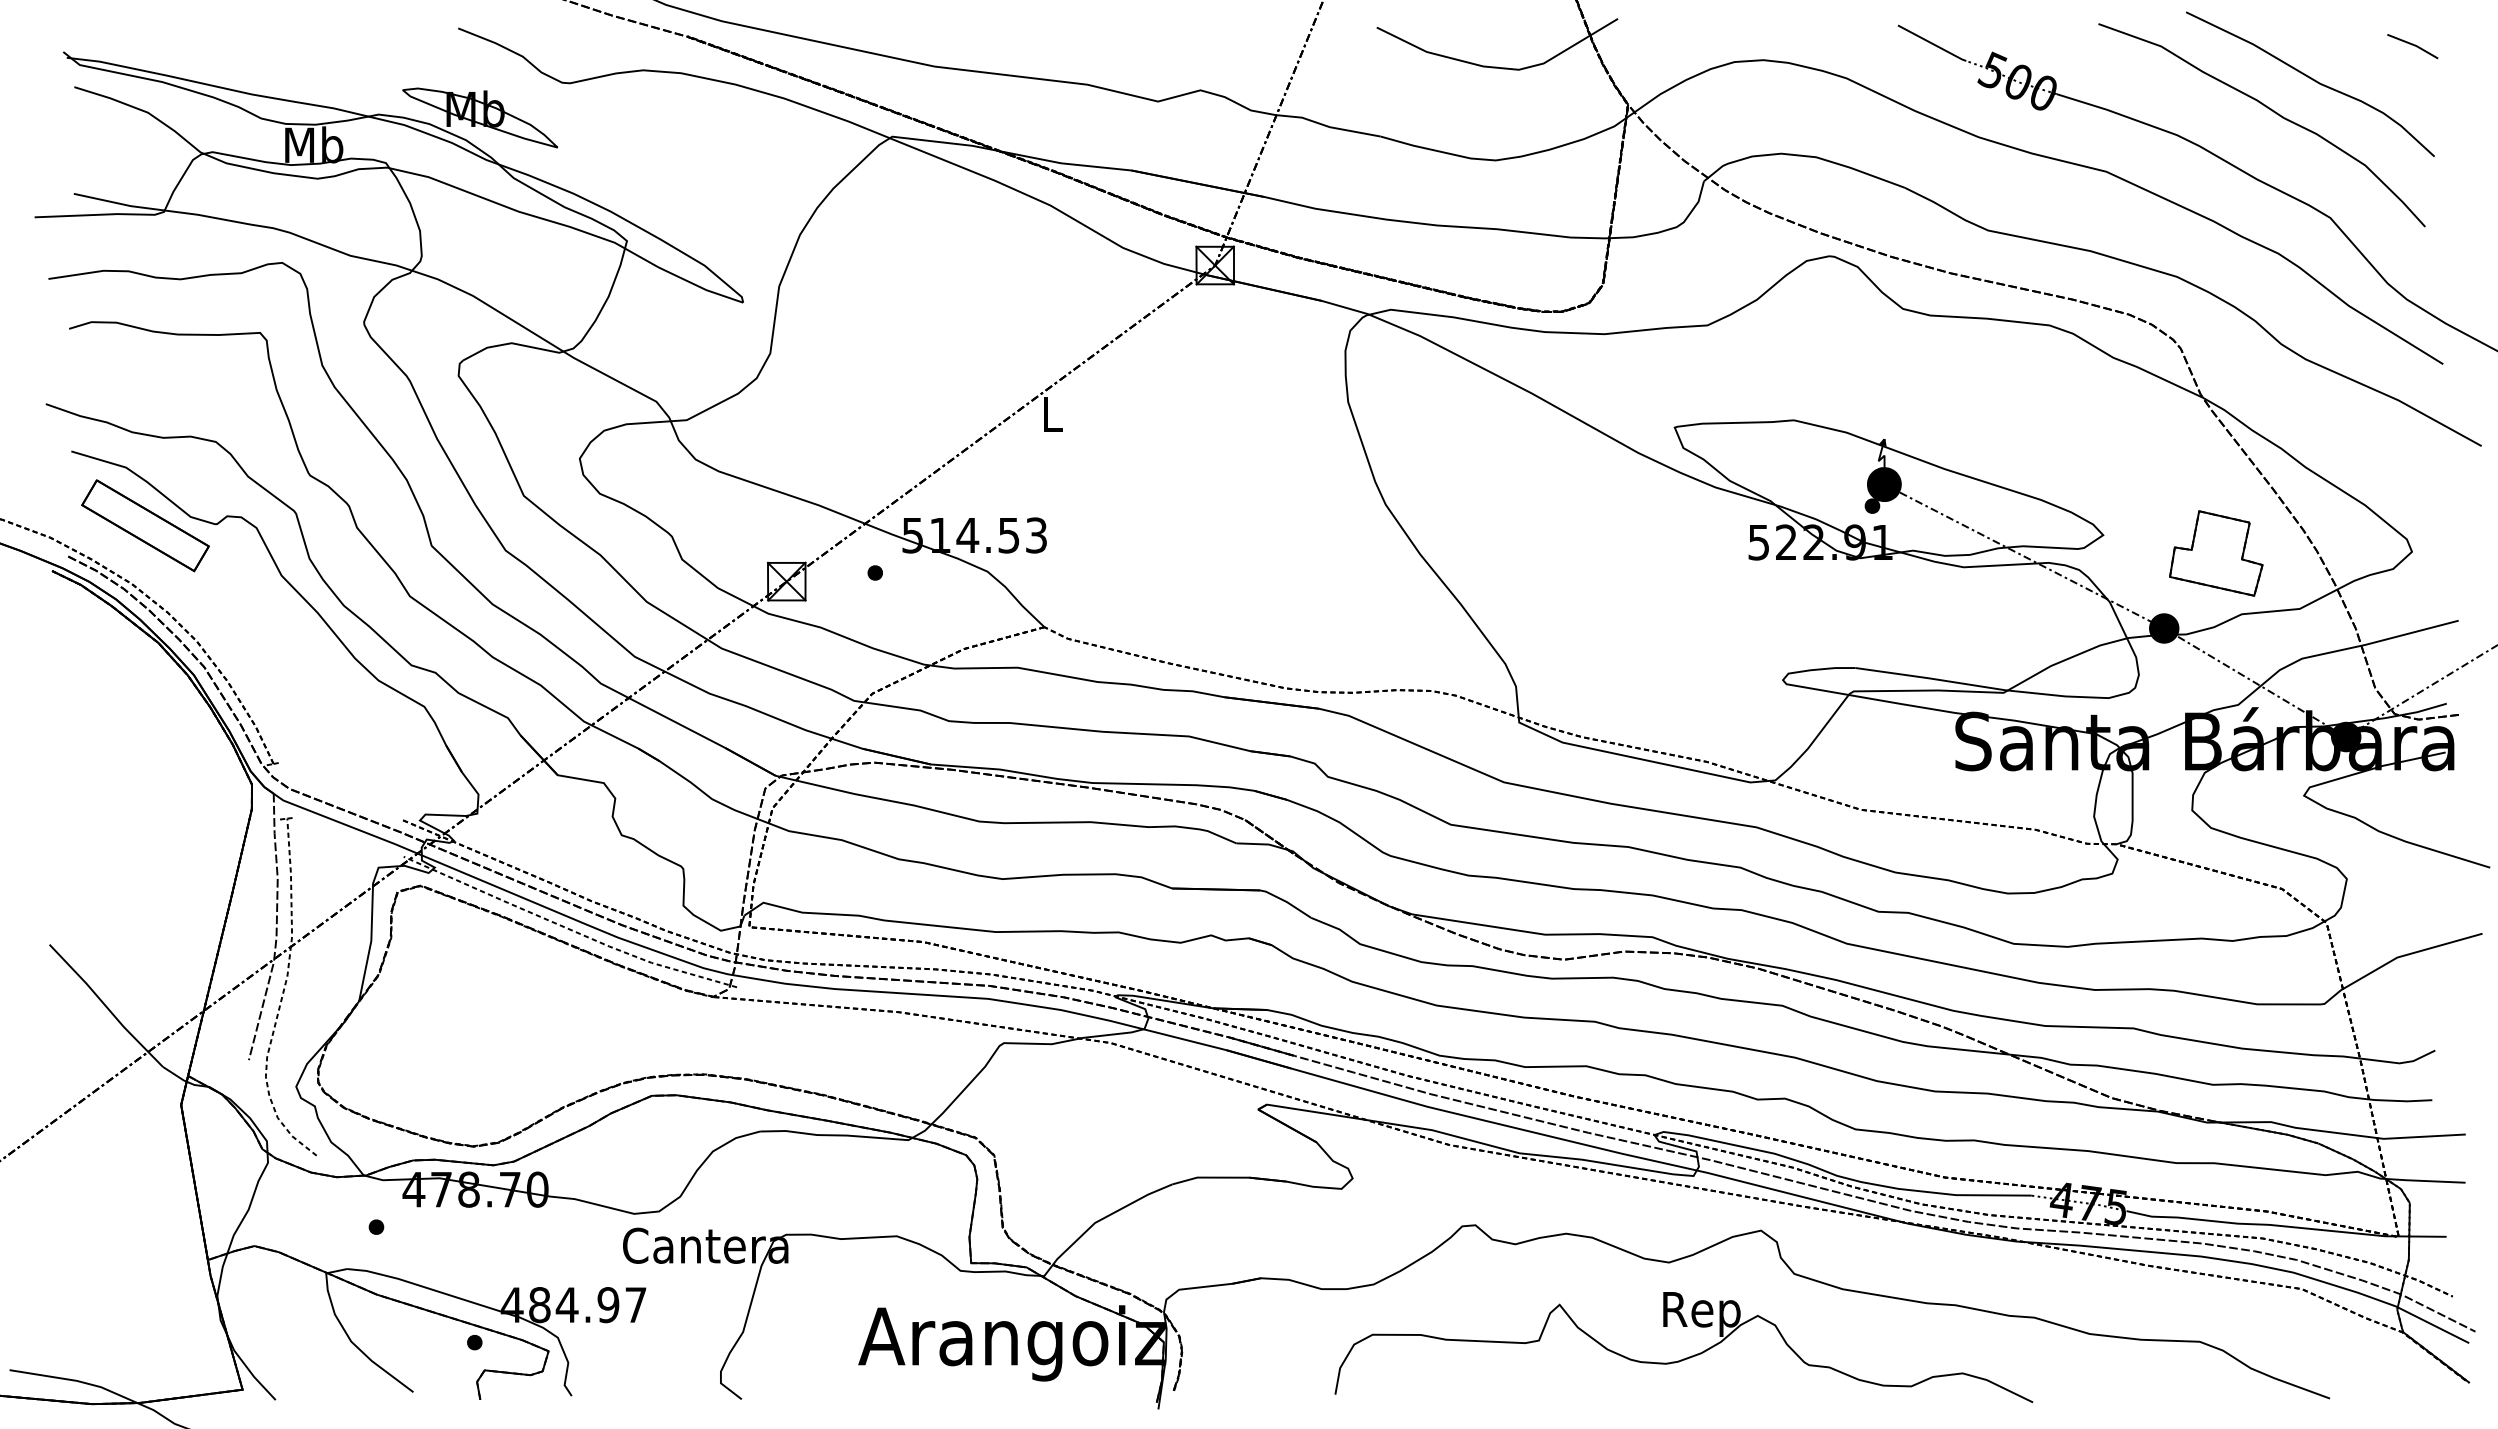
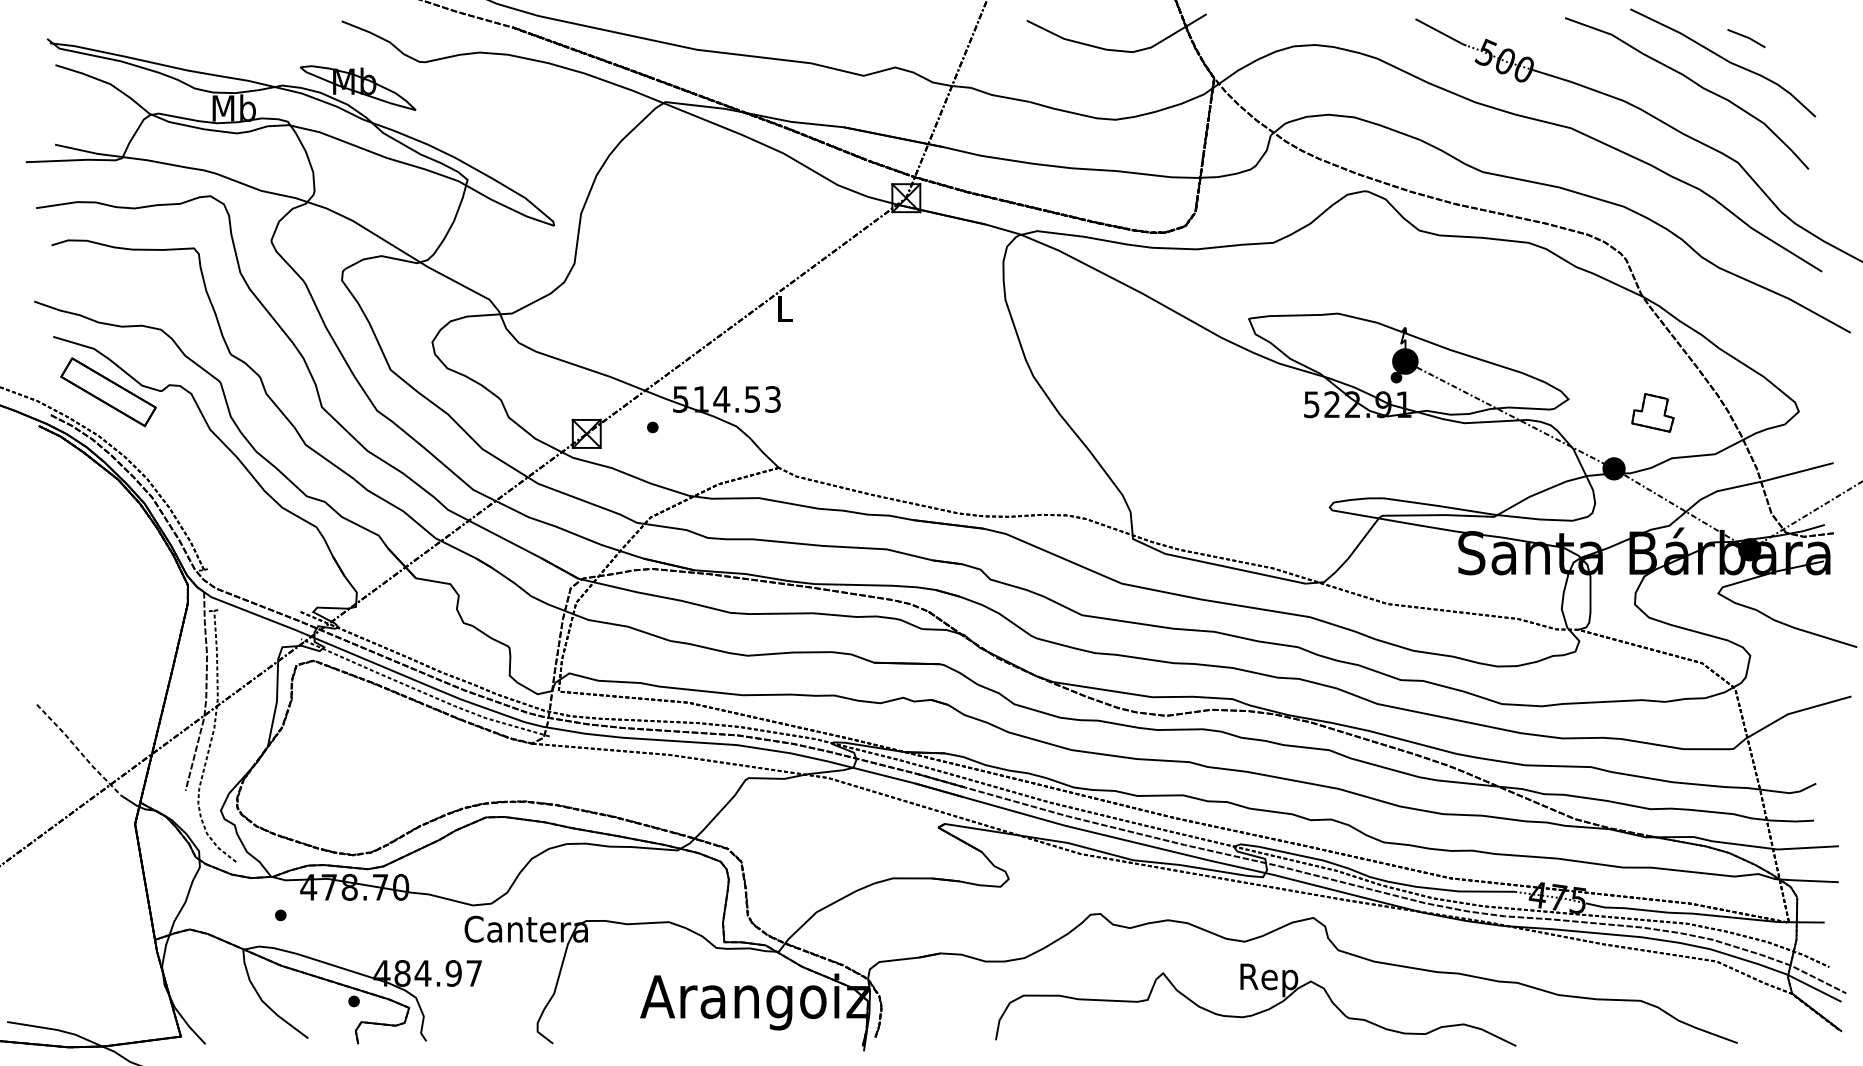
line: (2412, 45) -> (1746, 37), moved
part: (2216, 553) -> (1653, 412), size x0.6
line: (105, 1005) -> (78, 750), solid -> dashed

